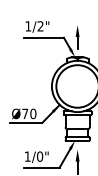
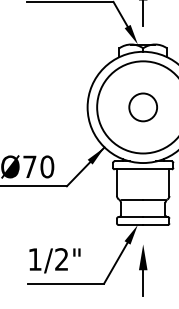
circle: (77, 86) -> (142, 107), added
text: (39, 156) -> (60, 259), 1/0" -> 1/2"

